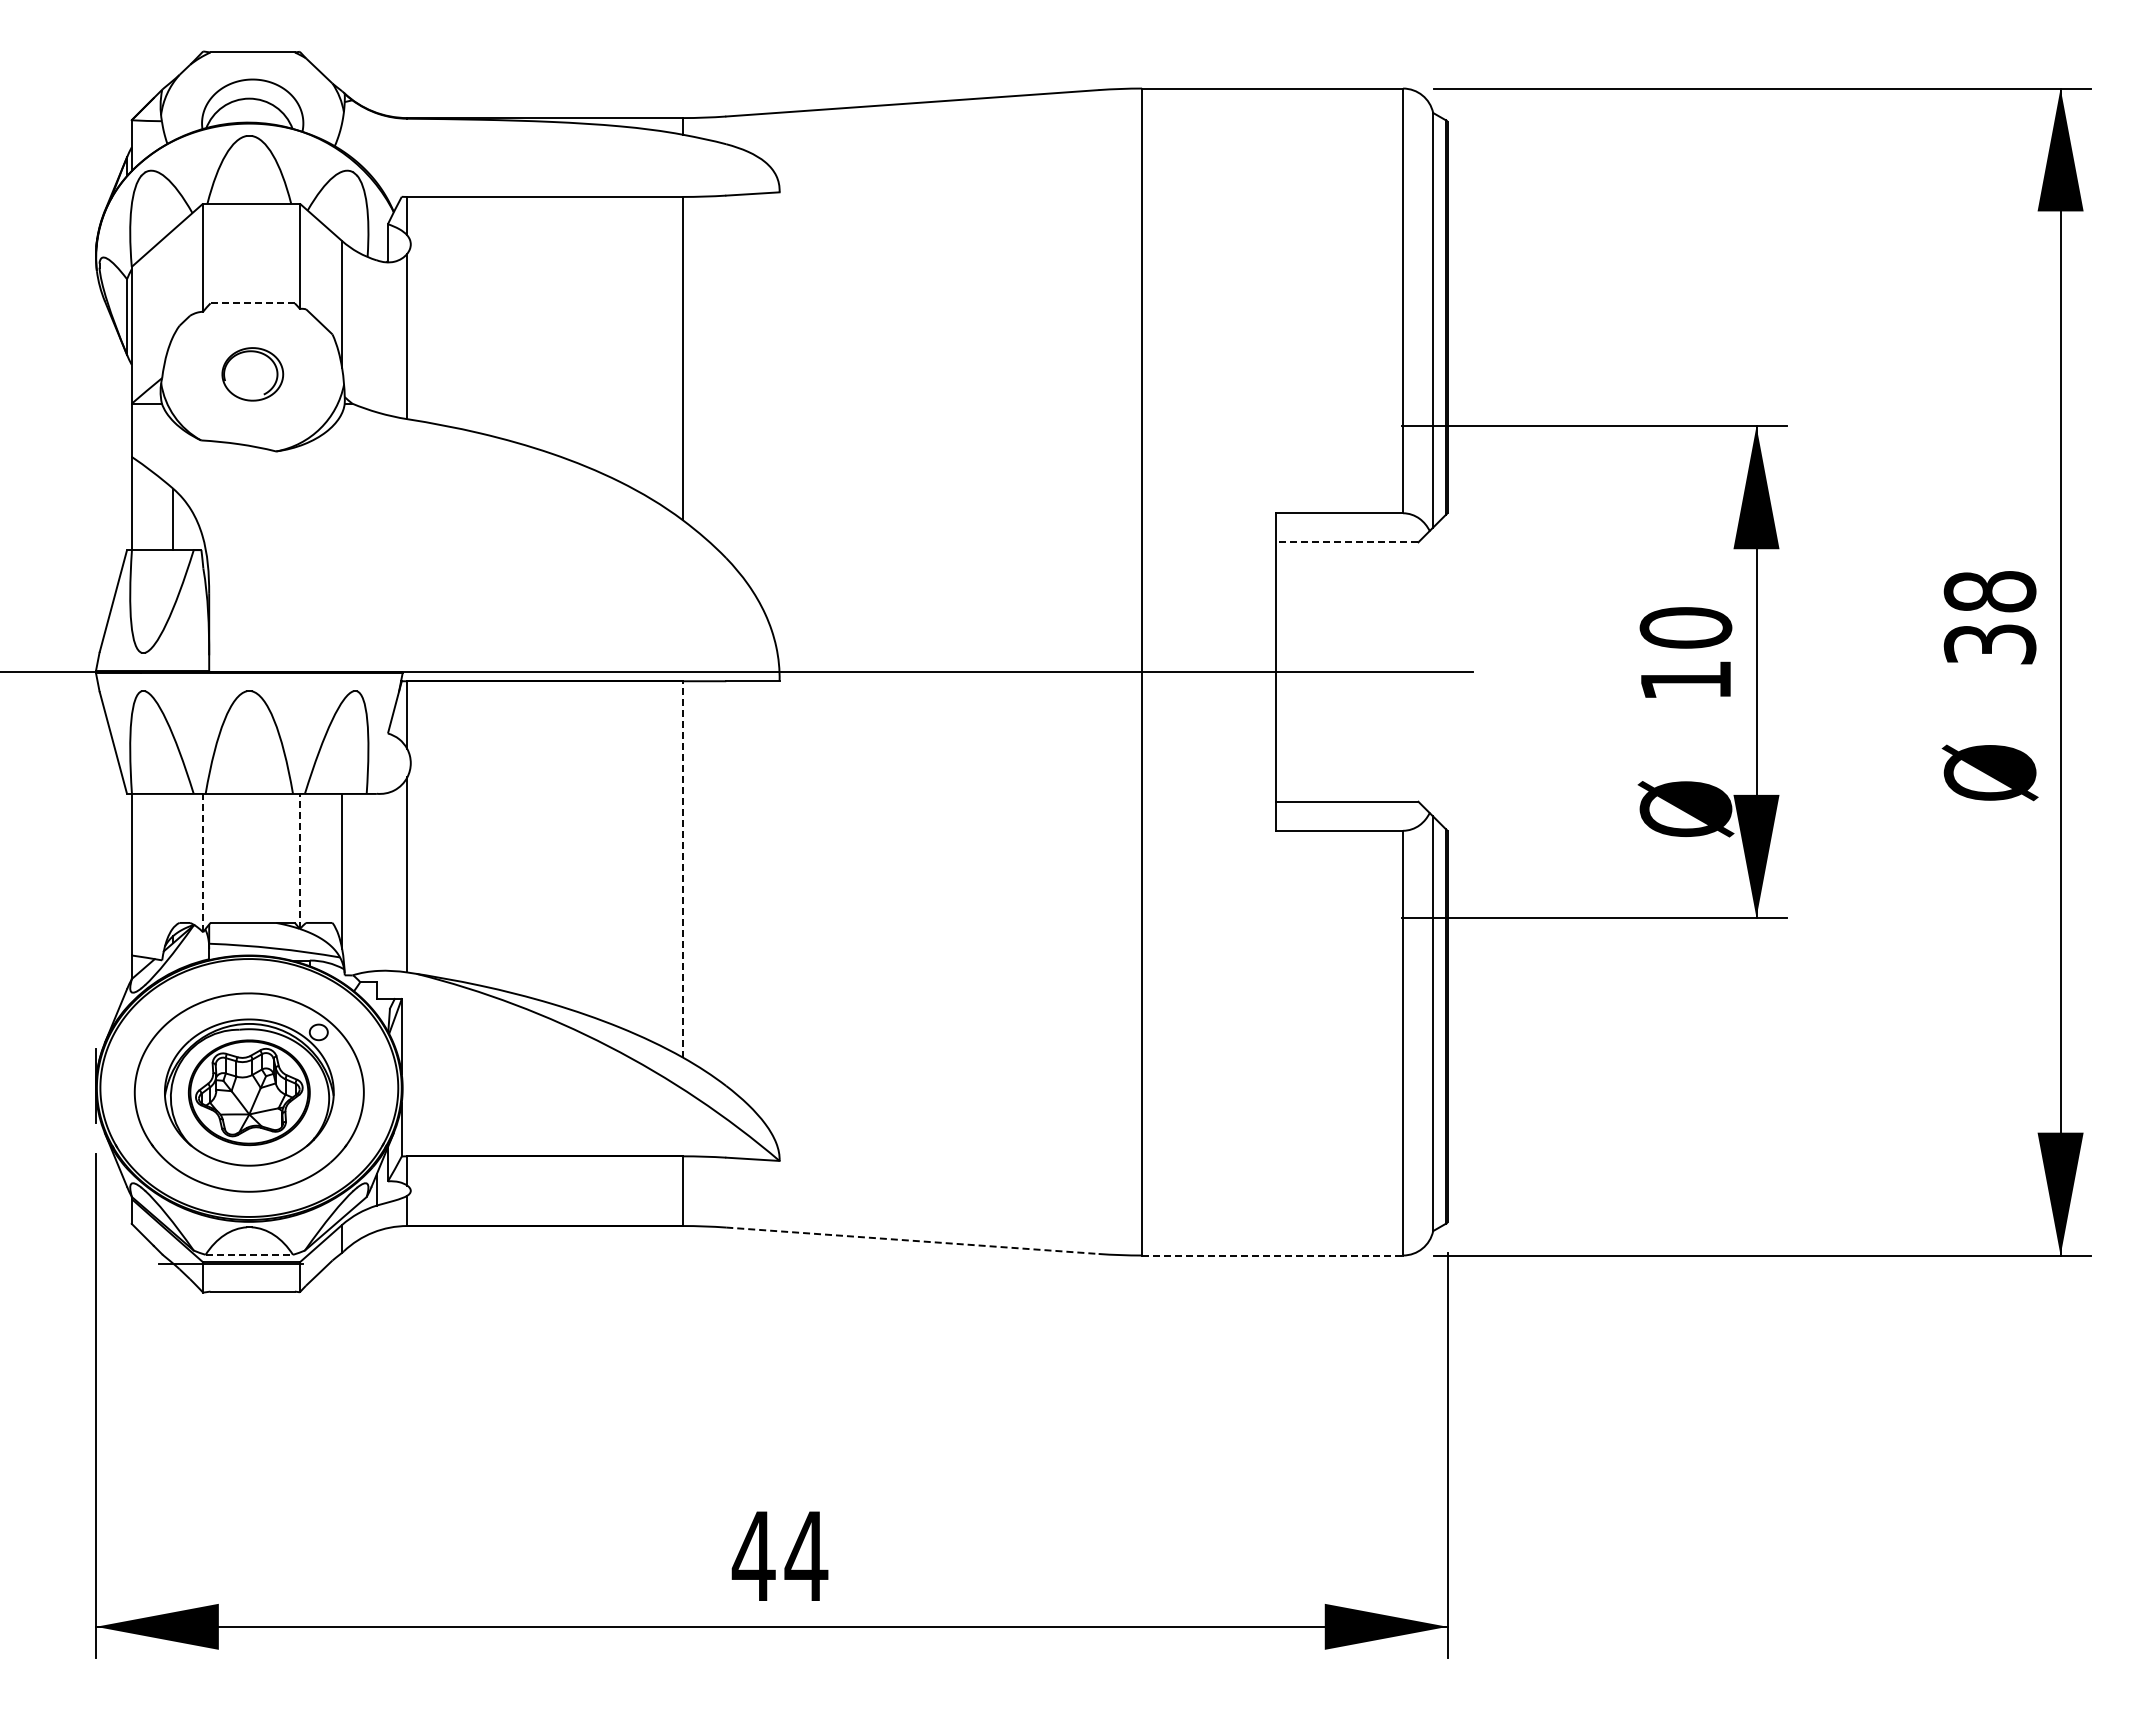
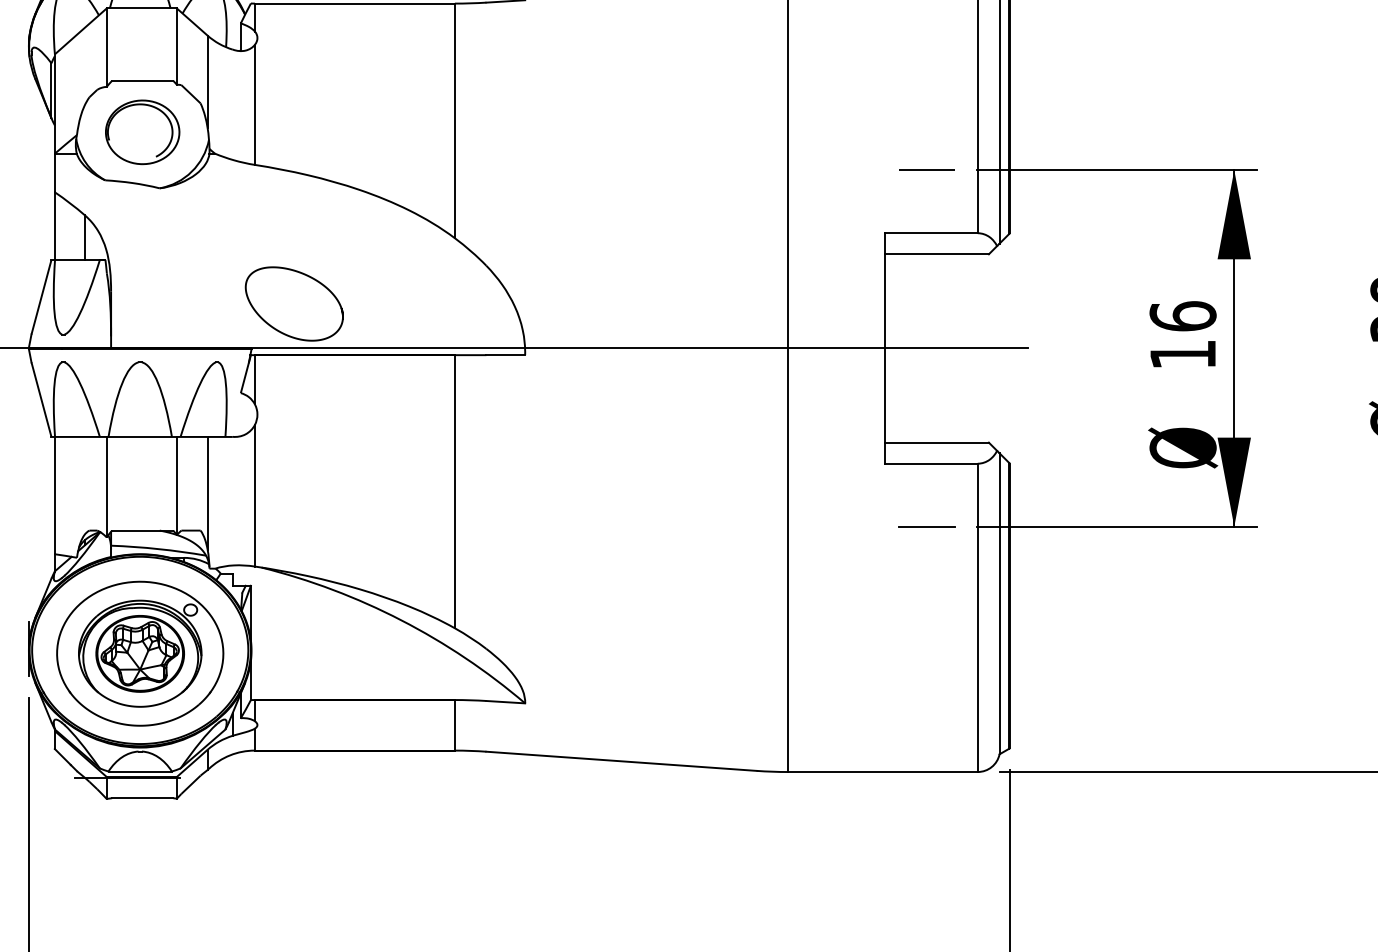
line: (252, 303) -> (142, 80), dashed -> solid
part: (252, 374) -> (142, 132), size x1.67
line: (1332, 425) -> (926, 169), added
line: (1346, 542) -> (936, 254), dashed -> solid
curve: (480, 573) -> (308, 276), added
text: (1685, 627) -> (1182, 316), 10 -> 16
line: (299, 861) -> (176, 486), dashed -> solid
line: (203, 862) -> (106, 486), dashed -> solid
line: (682, 868) -> (454, 491), dashed -> solid
line: (1332, 917) -> (926, 526), added
line: (912, 1240) -> (621, 761), dashed -> solid
line: (249, 1254) -> (140, 771), dashed -> solid
line: (1272, 1255) -> (882, 772), dashed -> solid

